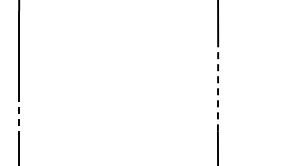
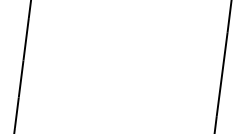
line: (218, 88) -> (222, 73), dashed -> solid
line: (19, 119) -> (21, 79), dashed -> solid

